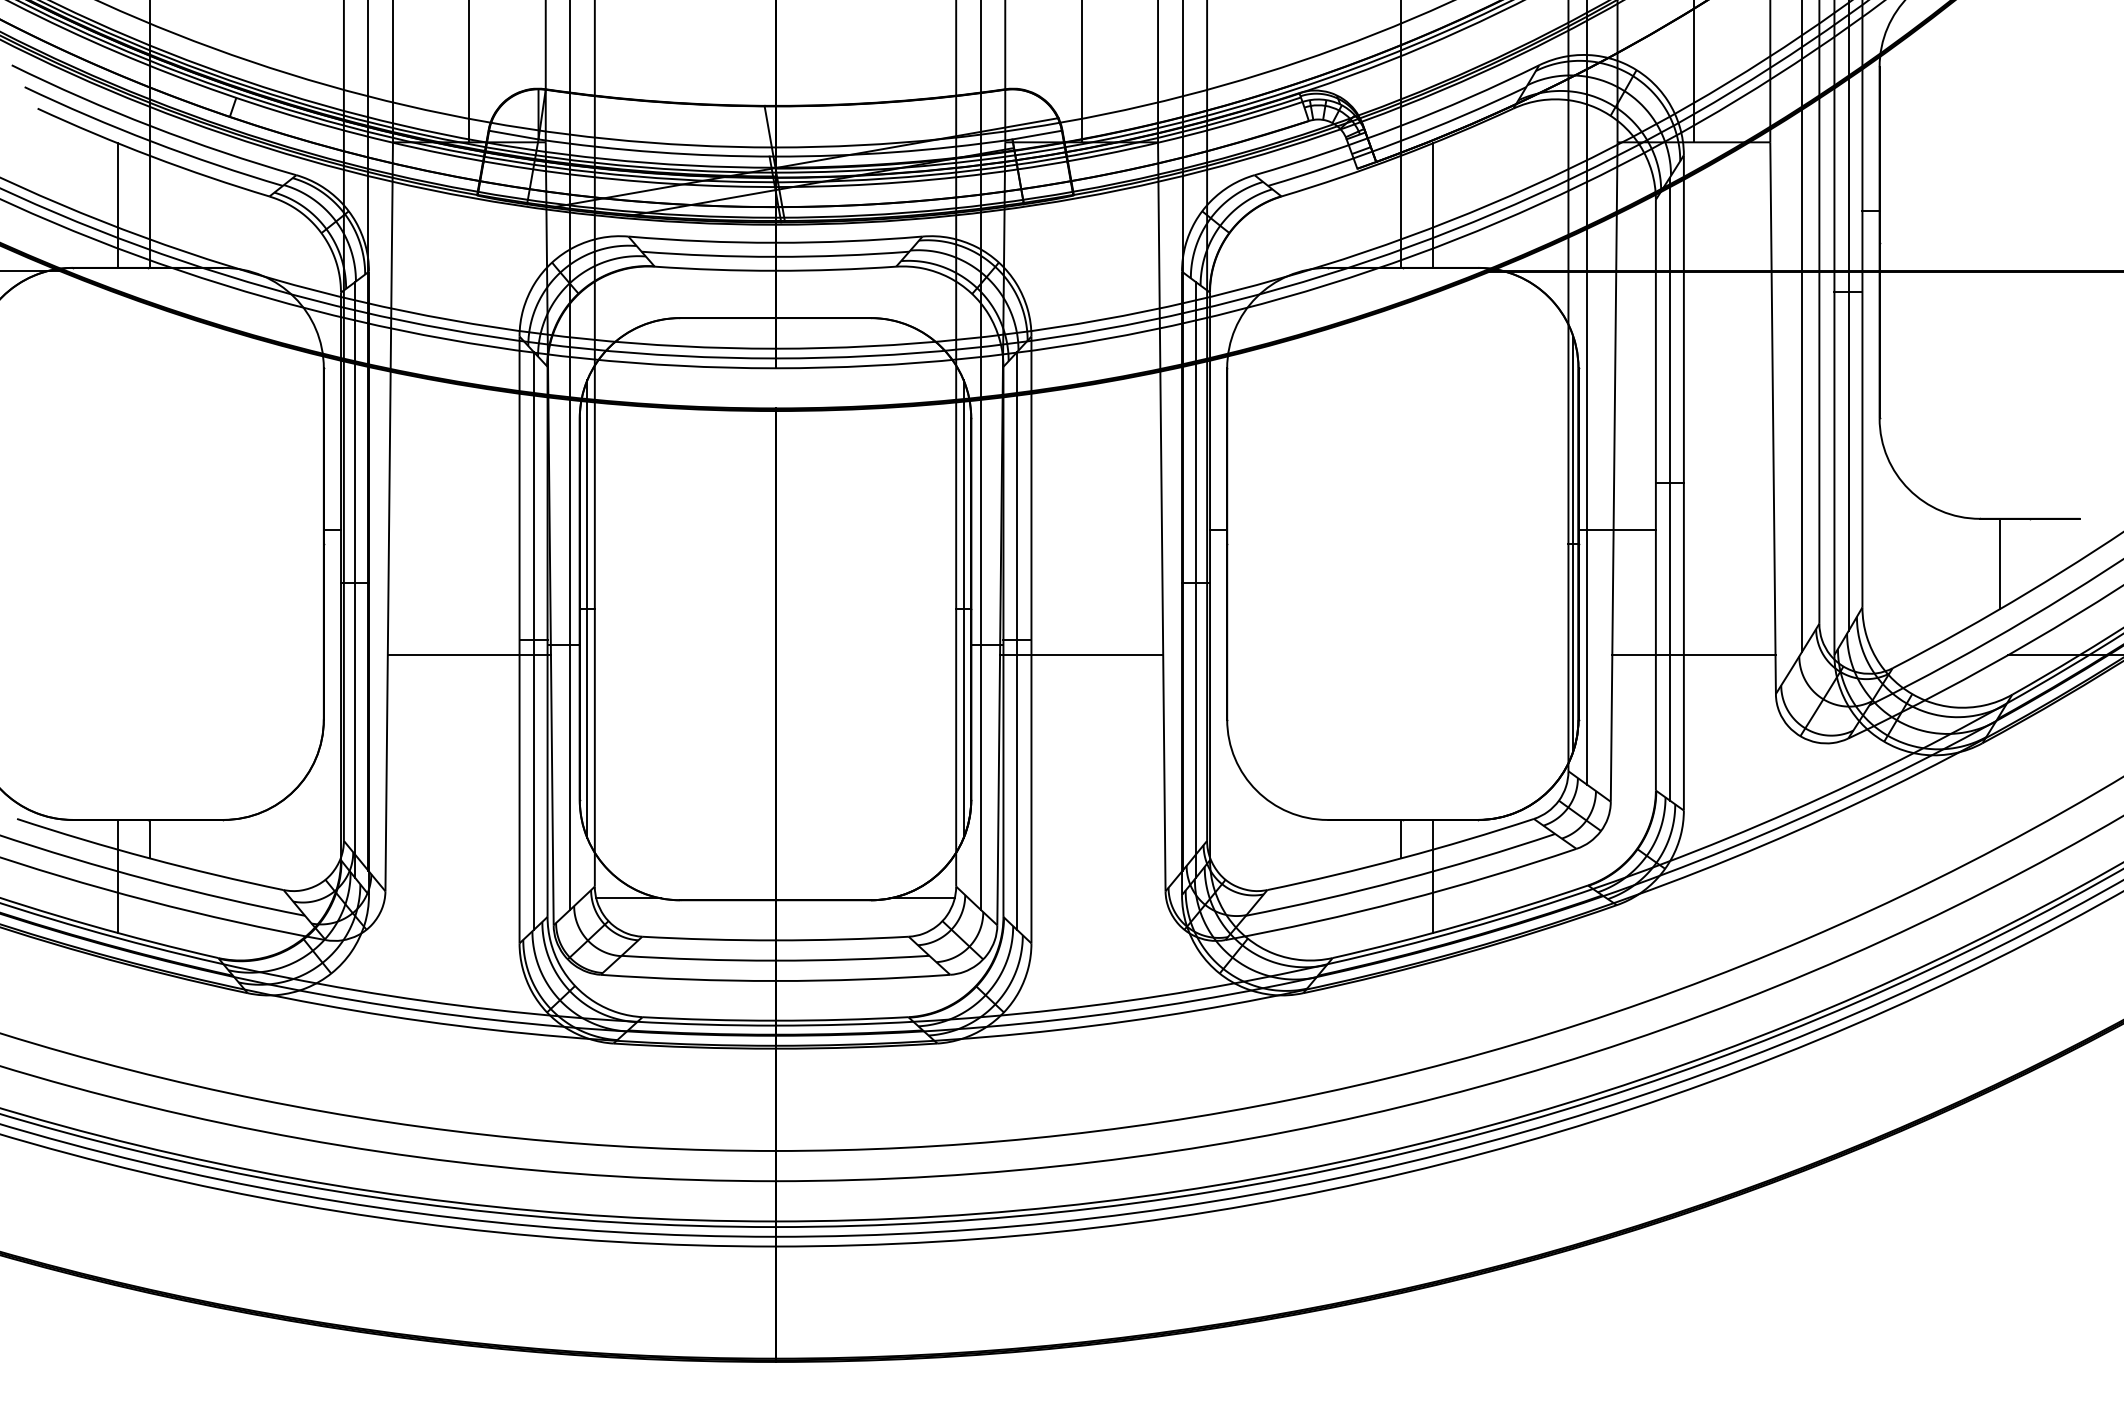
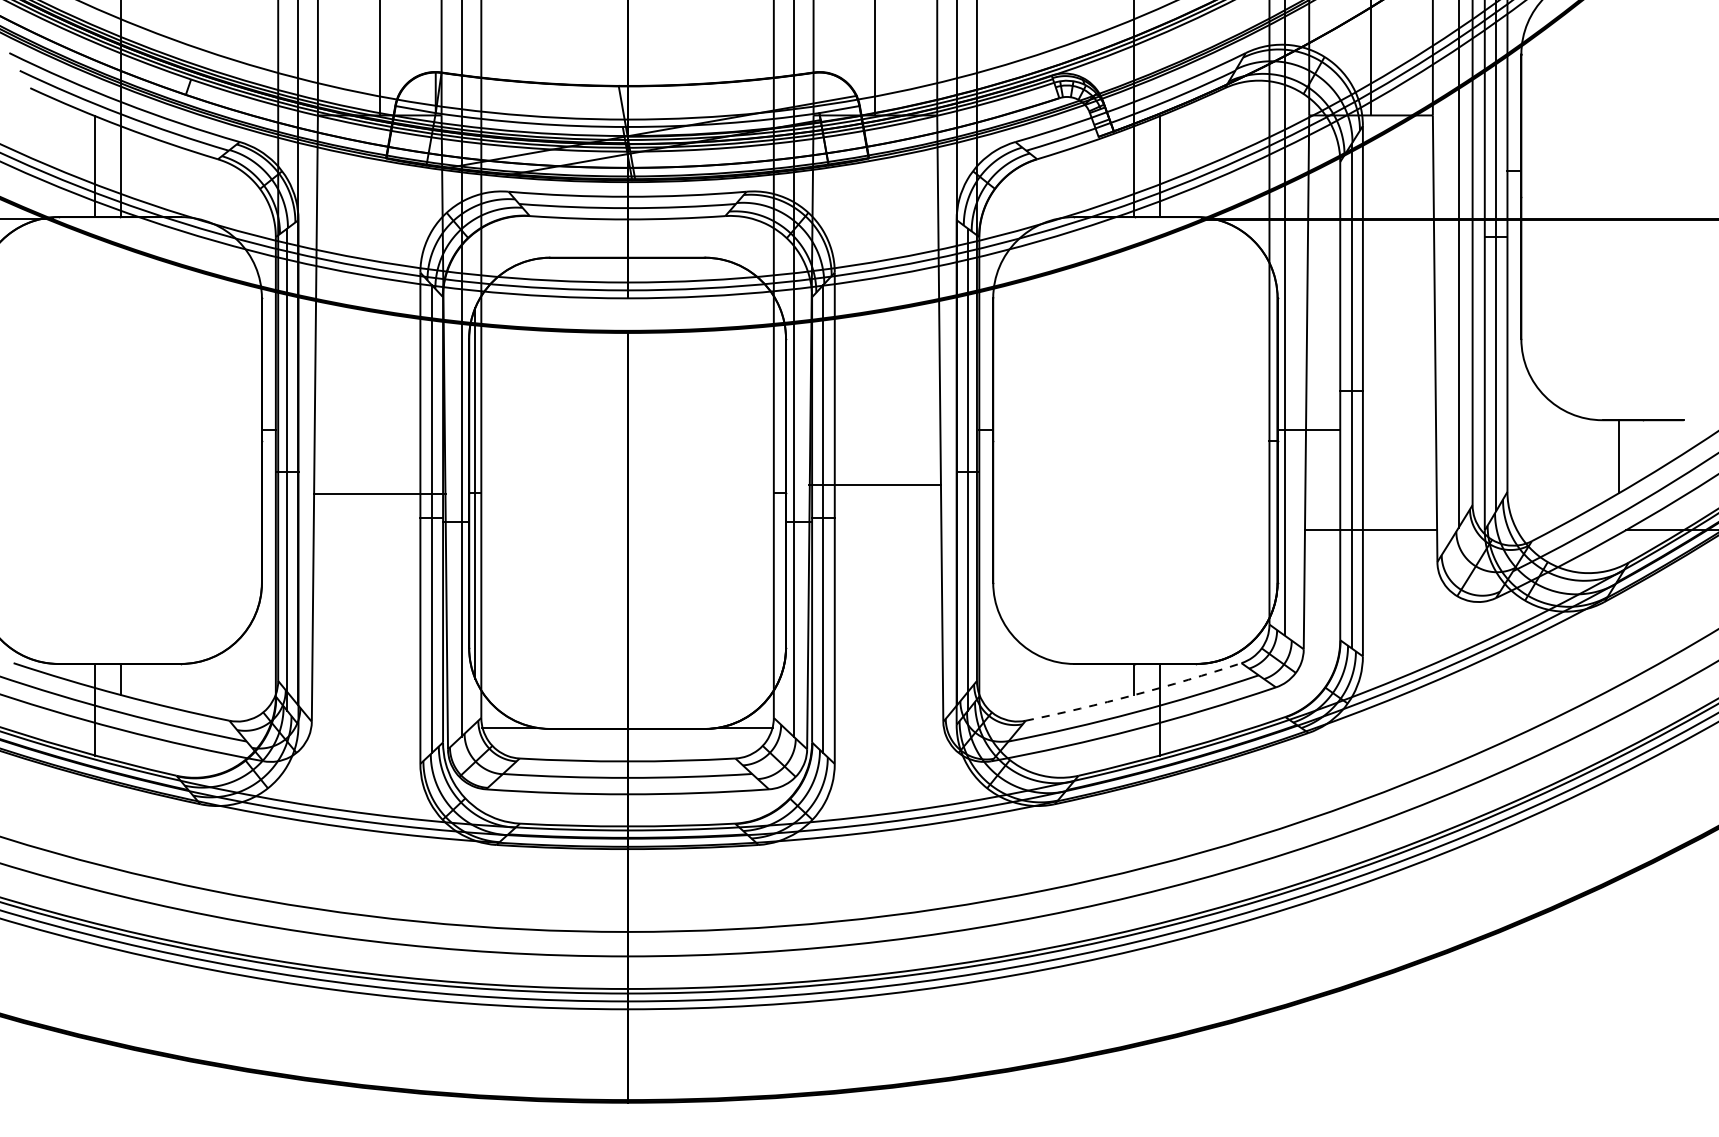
line: (1573, 543) -> (1273, 440), removed
line: (963, 609) -> (779, 493), removed
line: (468, 655) -> (379, 494), moved
line: (1081, 655) -> (875, 485), moved
arc: (1401, 858) -> (1134, 695), solid -> dashed

